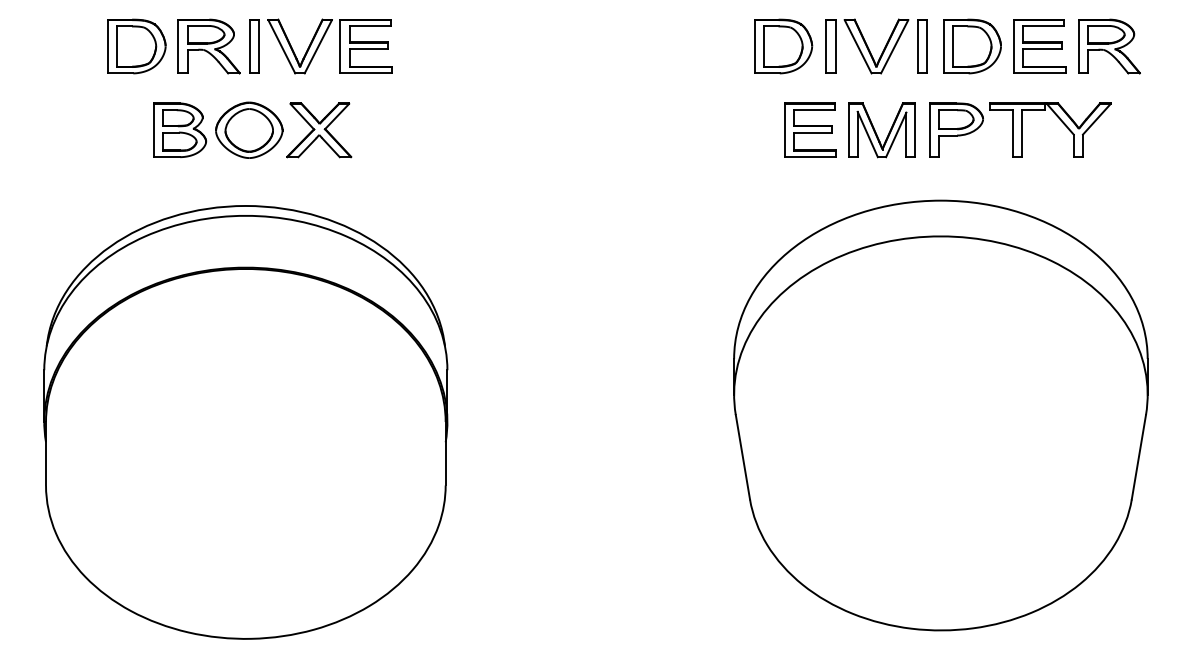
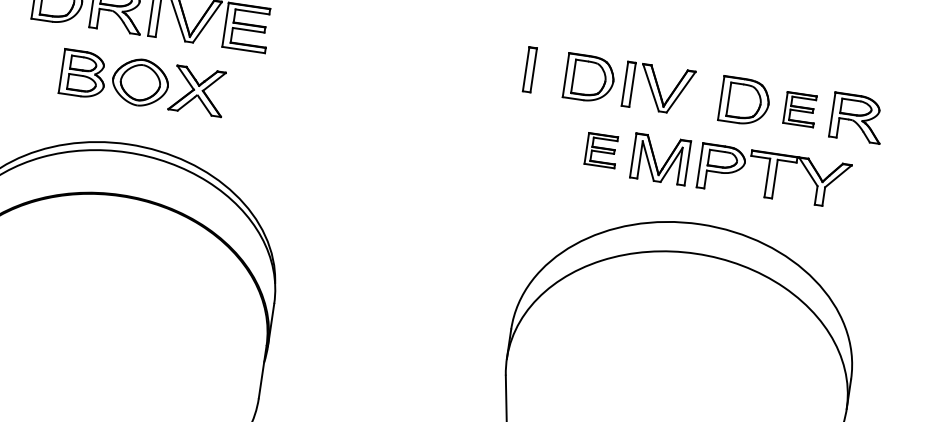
part: (922, 46) -> (529, 69), moved
part: (1039, 46) -> (800, 109), size x0.7
part: (810, 129) -> (601, 150), size x0.7

